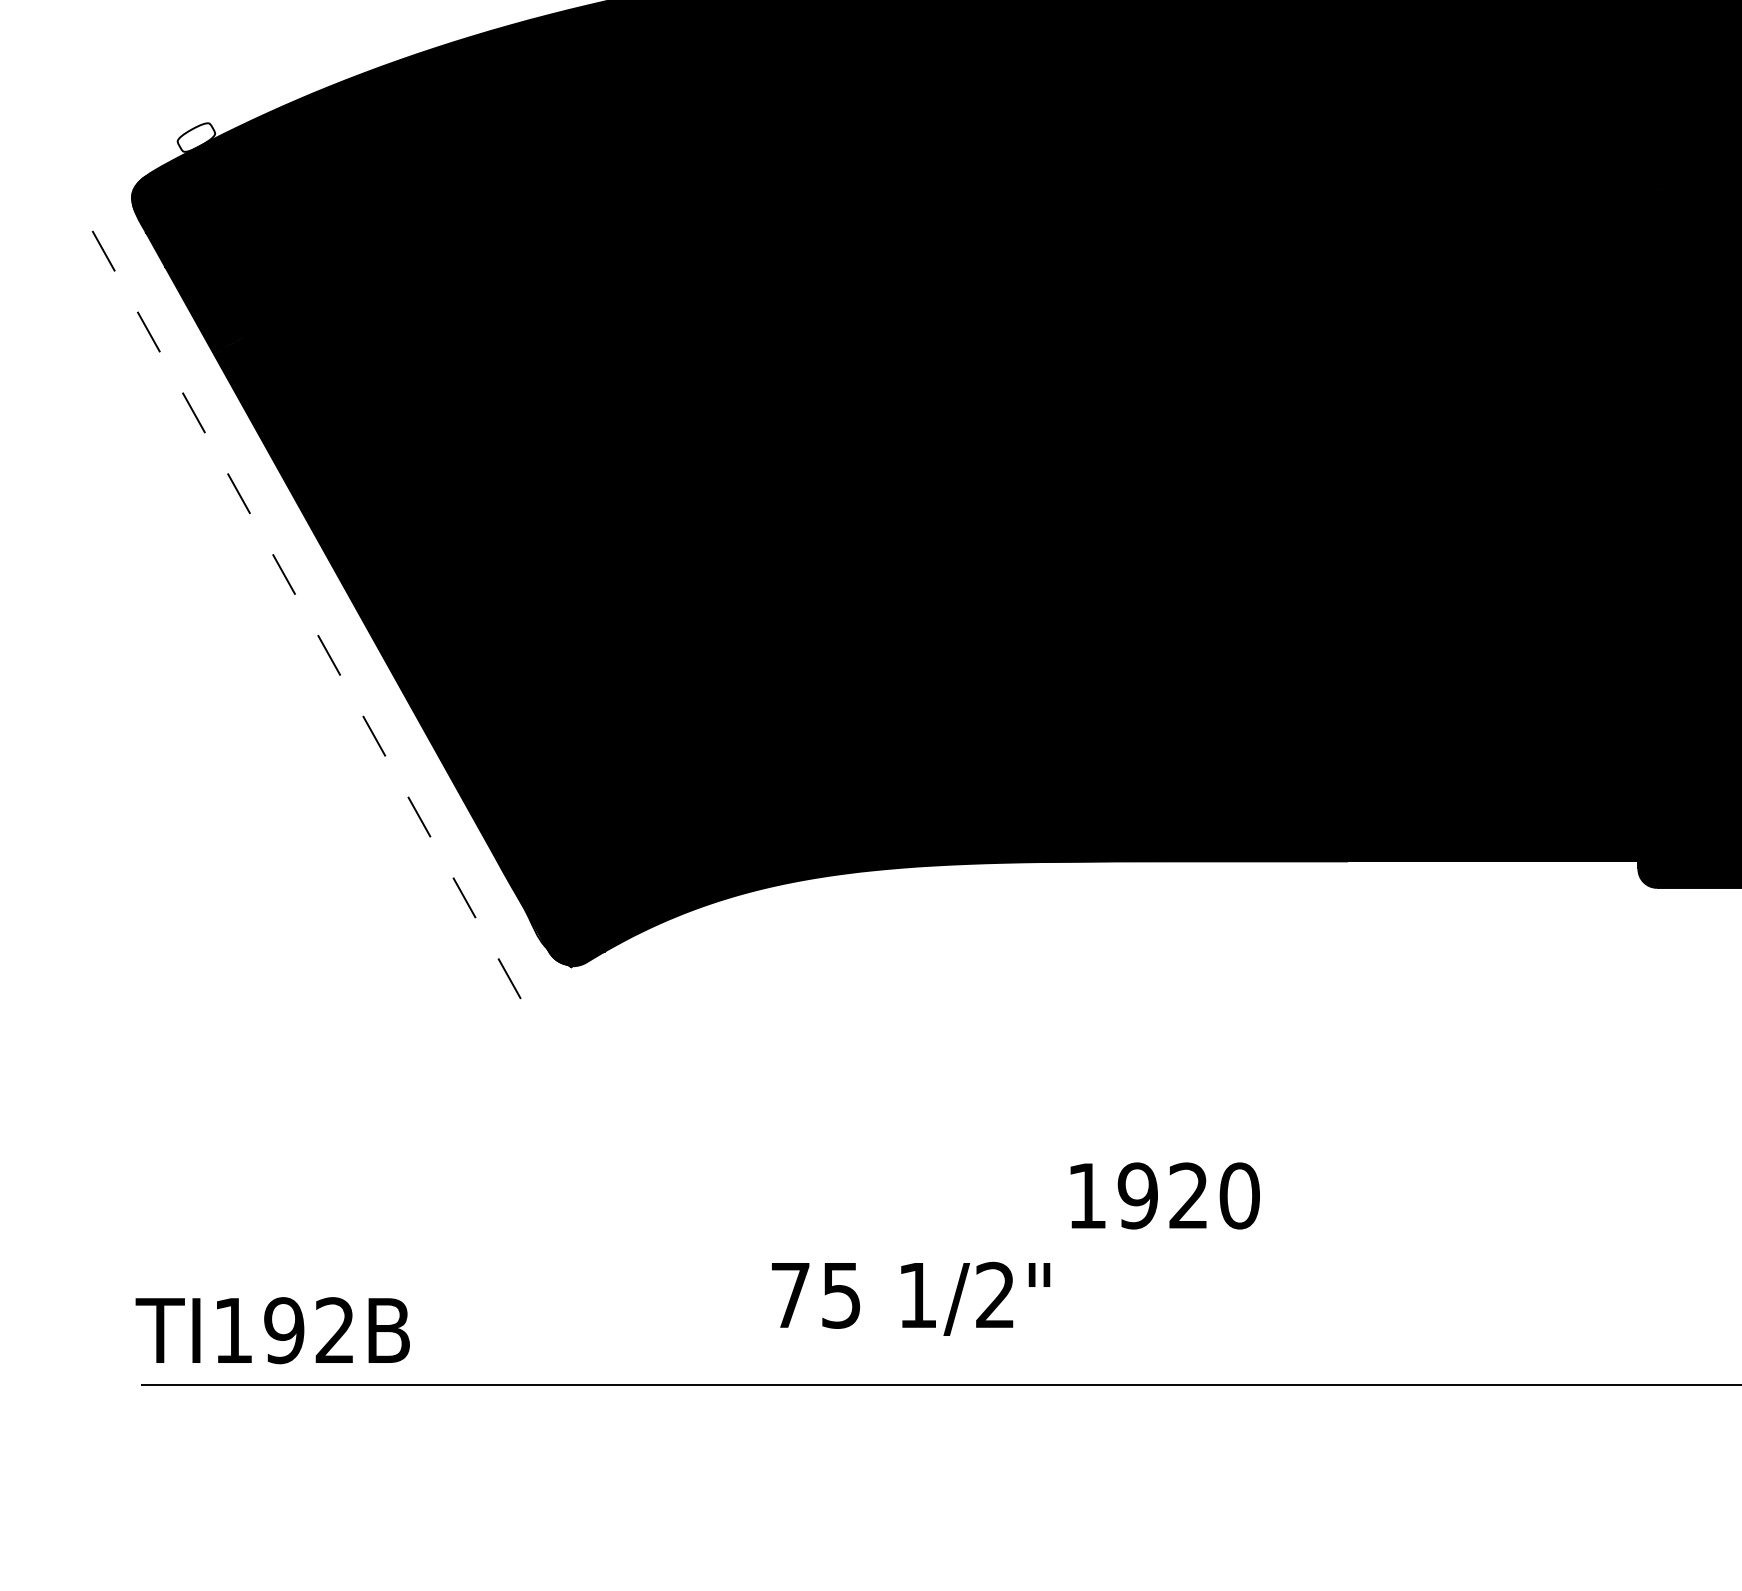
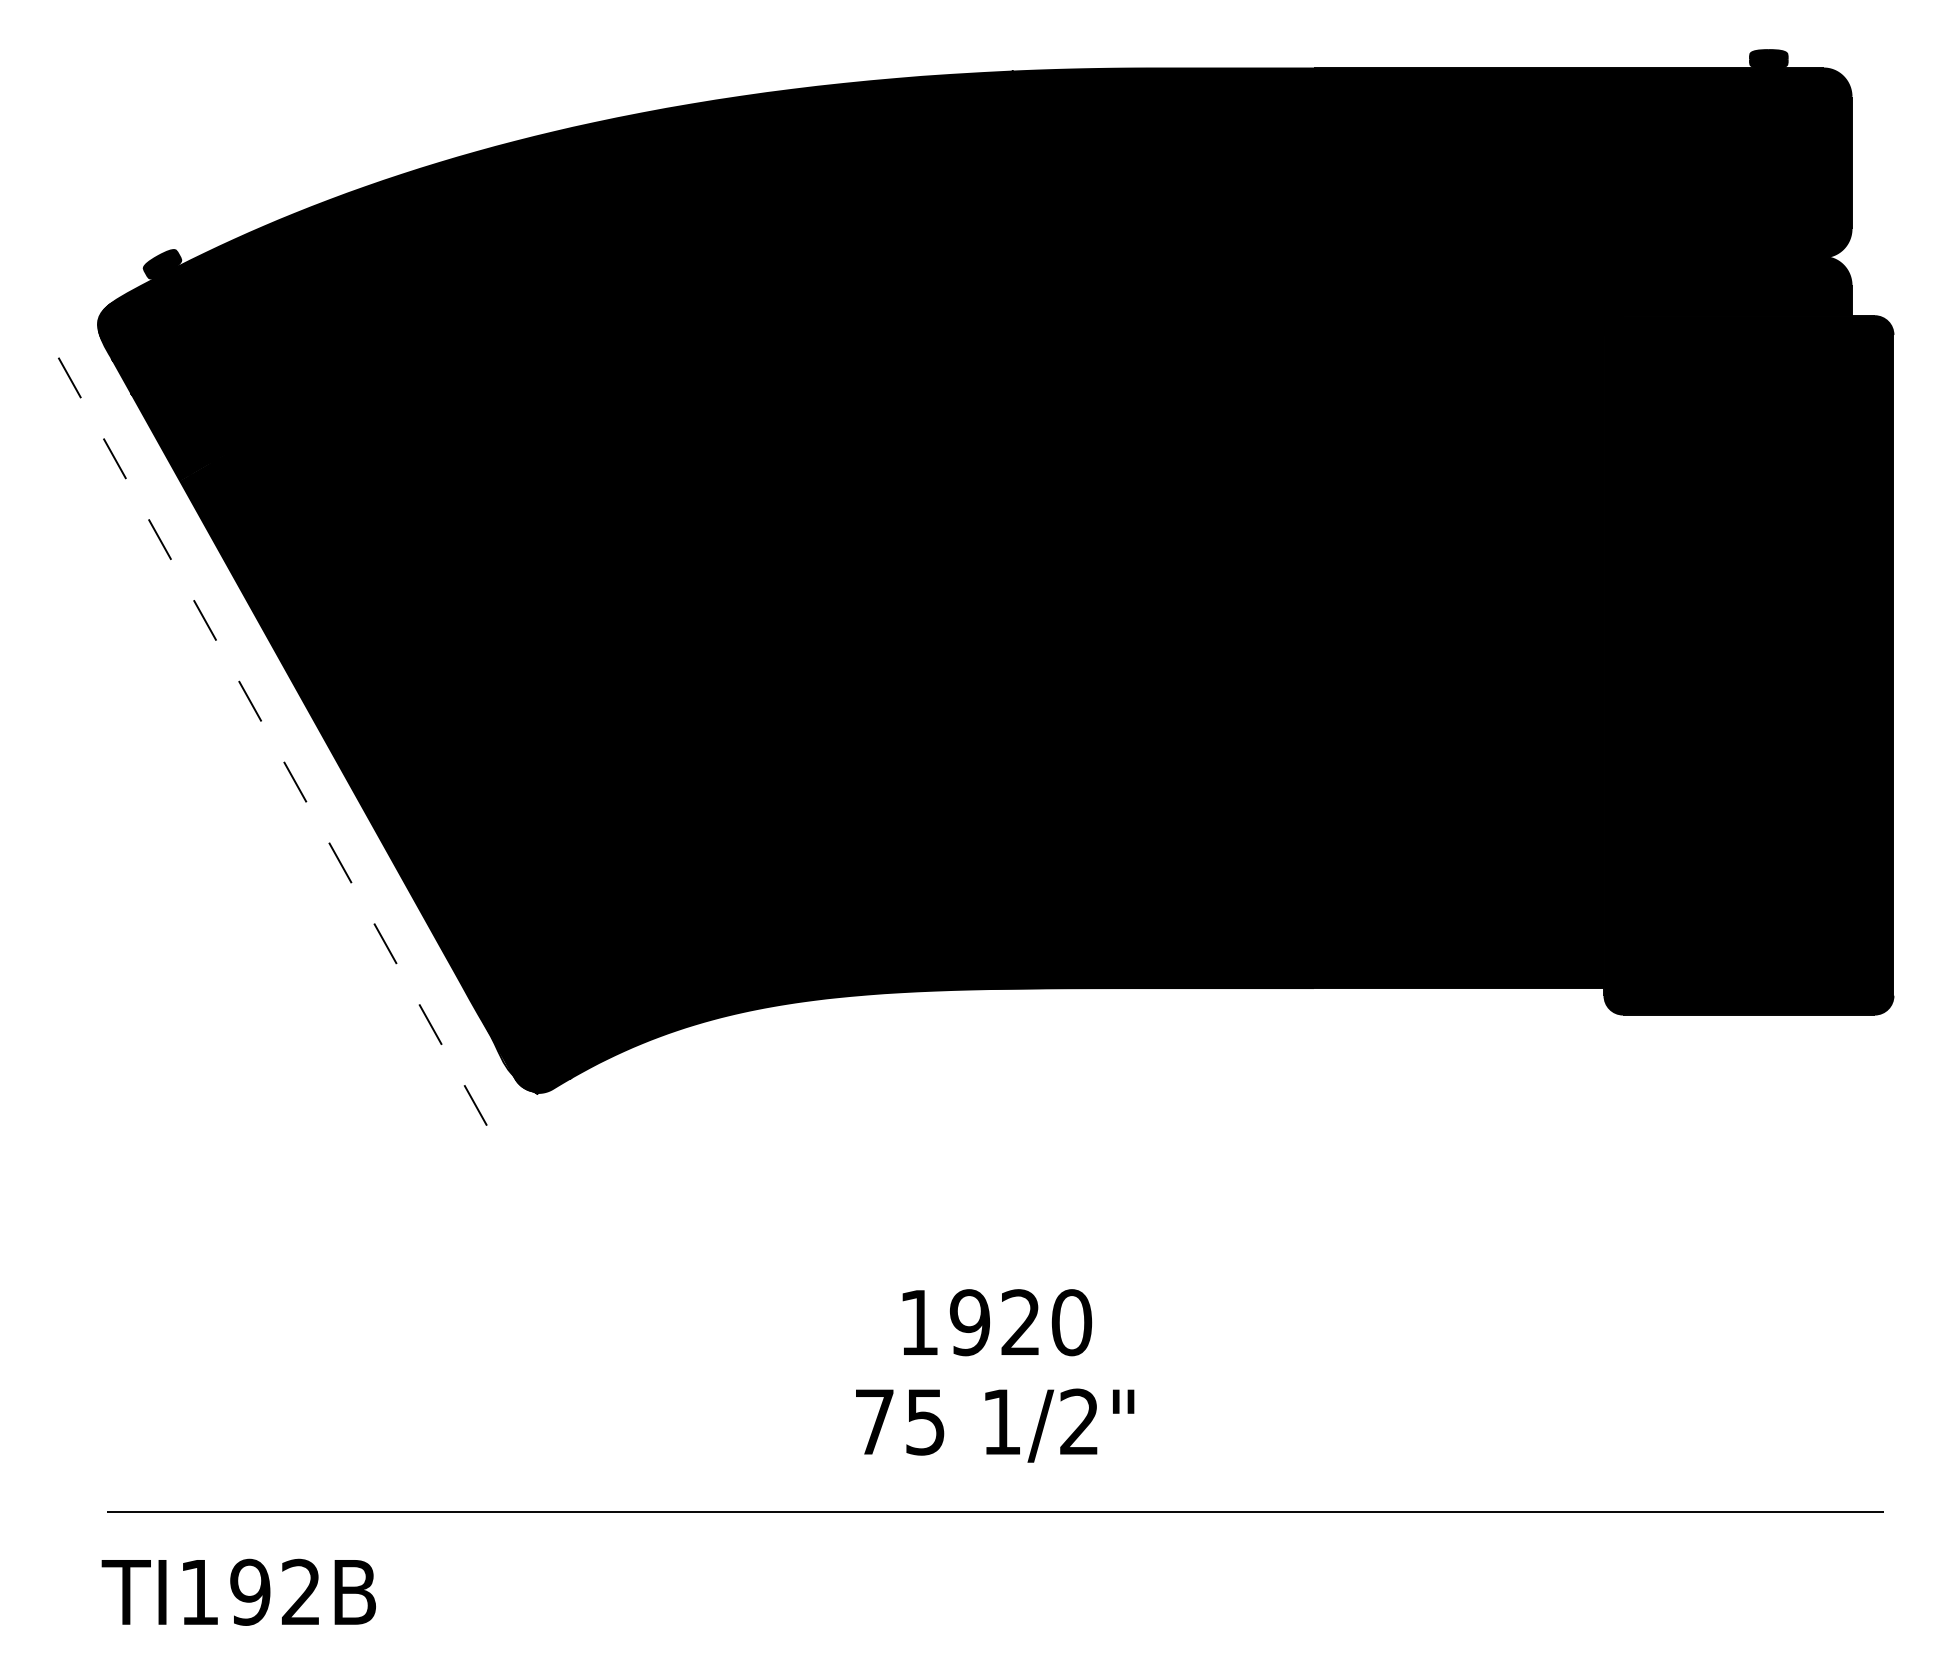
fill: (196, 137) -> (162, 264), added
text: (1165, 1195) -> (997, 1322), moved
text: (911, 1298) -> (995, 1425), moved
text: (272, 1329) -> (238, 1591), moved

